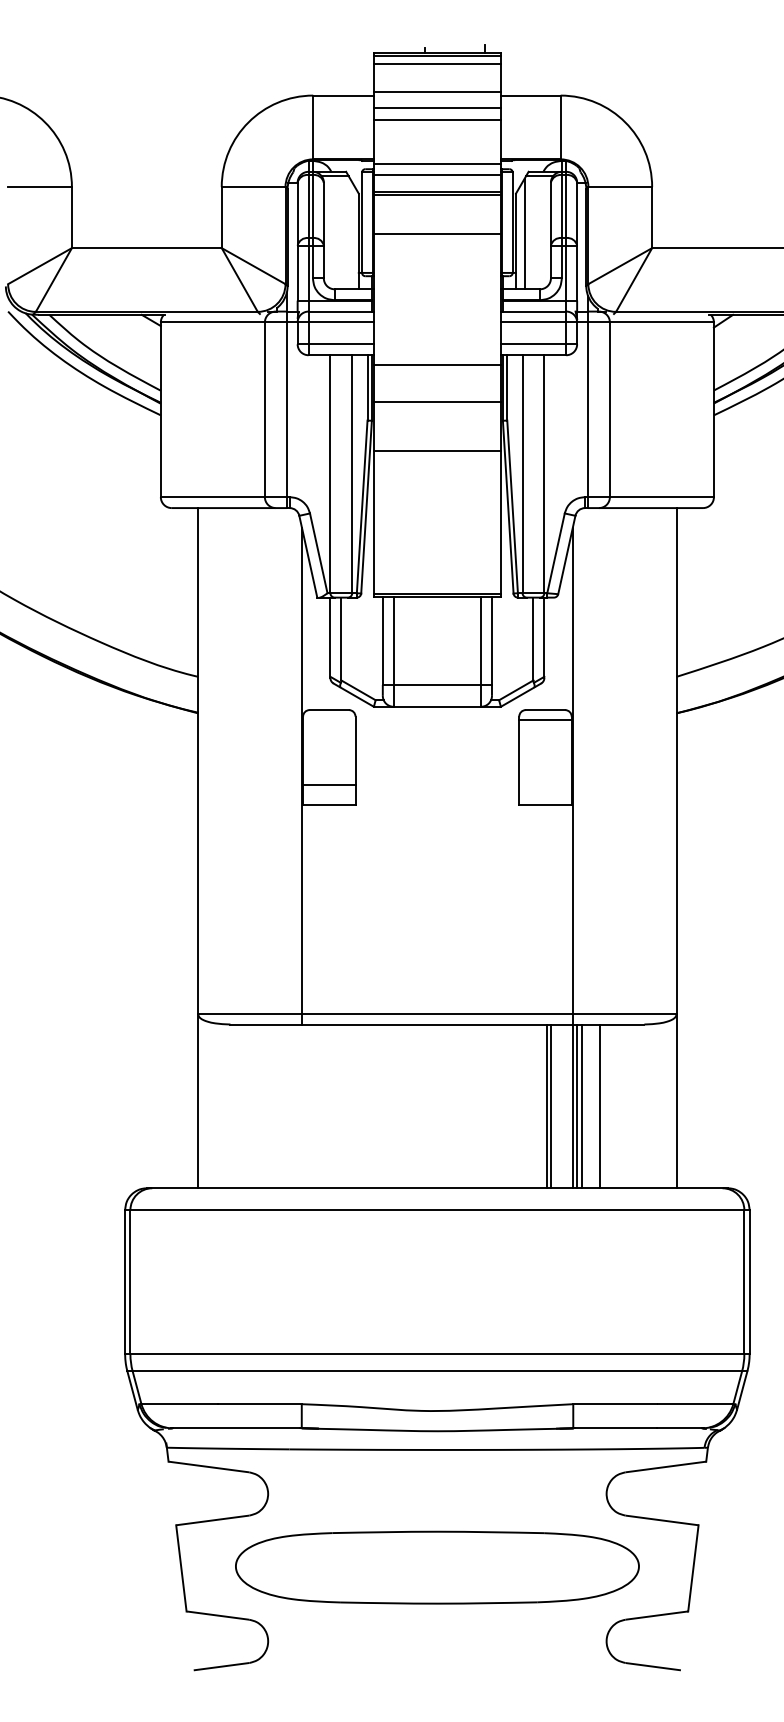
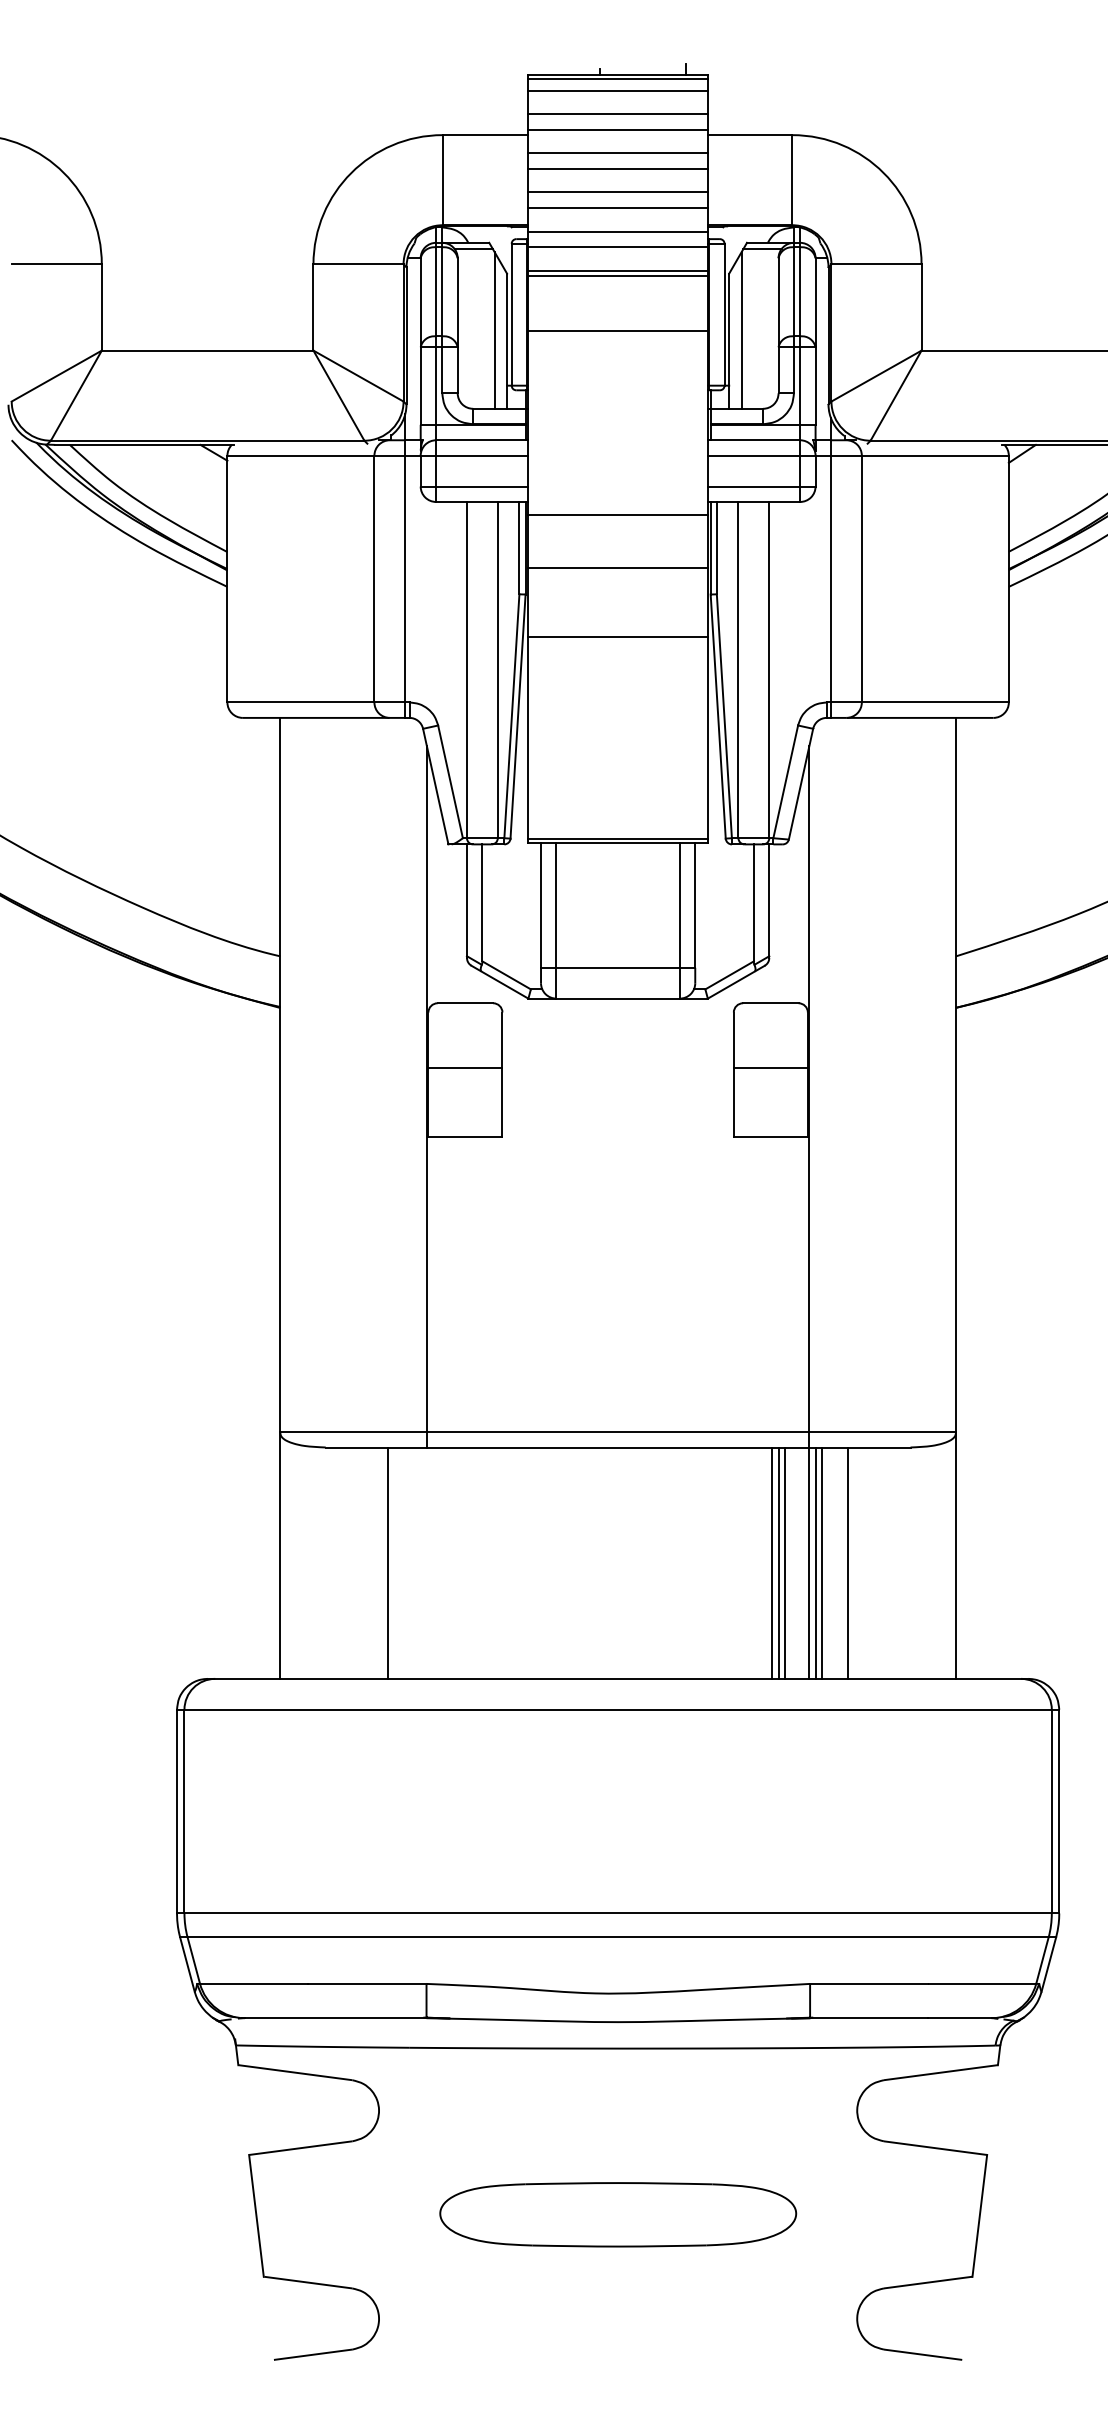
line: (437, 80) -> (618, 113), added
line: (437, 136) -> (618, 192), added
line: (437, 147) -> (618, 208), added
line: (350, 233) -> (495, 329), added
line: (545, 719) -> (770, 1067), moved
line: (329, 784) -> (465, 1067), moved
line: (274, 1106) -> (387, 1563), added
line: (555, 1106) -> (784, 1563), added
part: (437, 1567) -> (618, 2214), size x0.62

